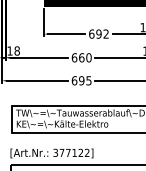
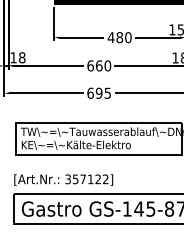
text: (98, 34) -> (119, 37), 692 -> 480
text: (61, 153) -> (75, 179), 377122] -> 357122]

